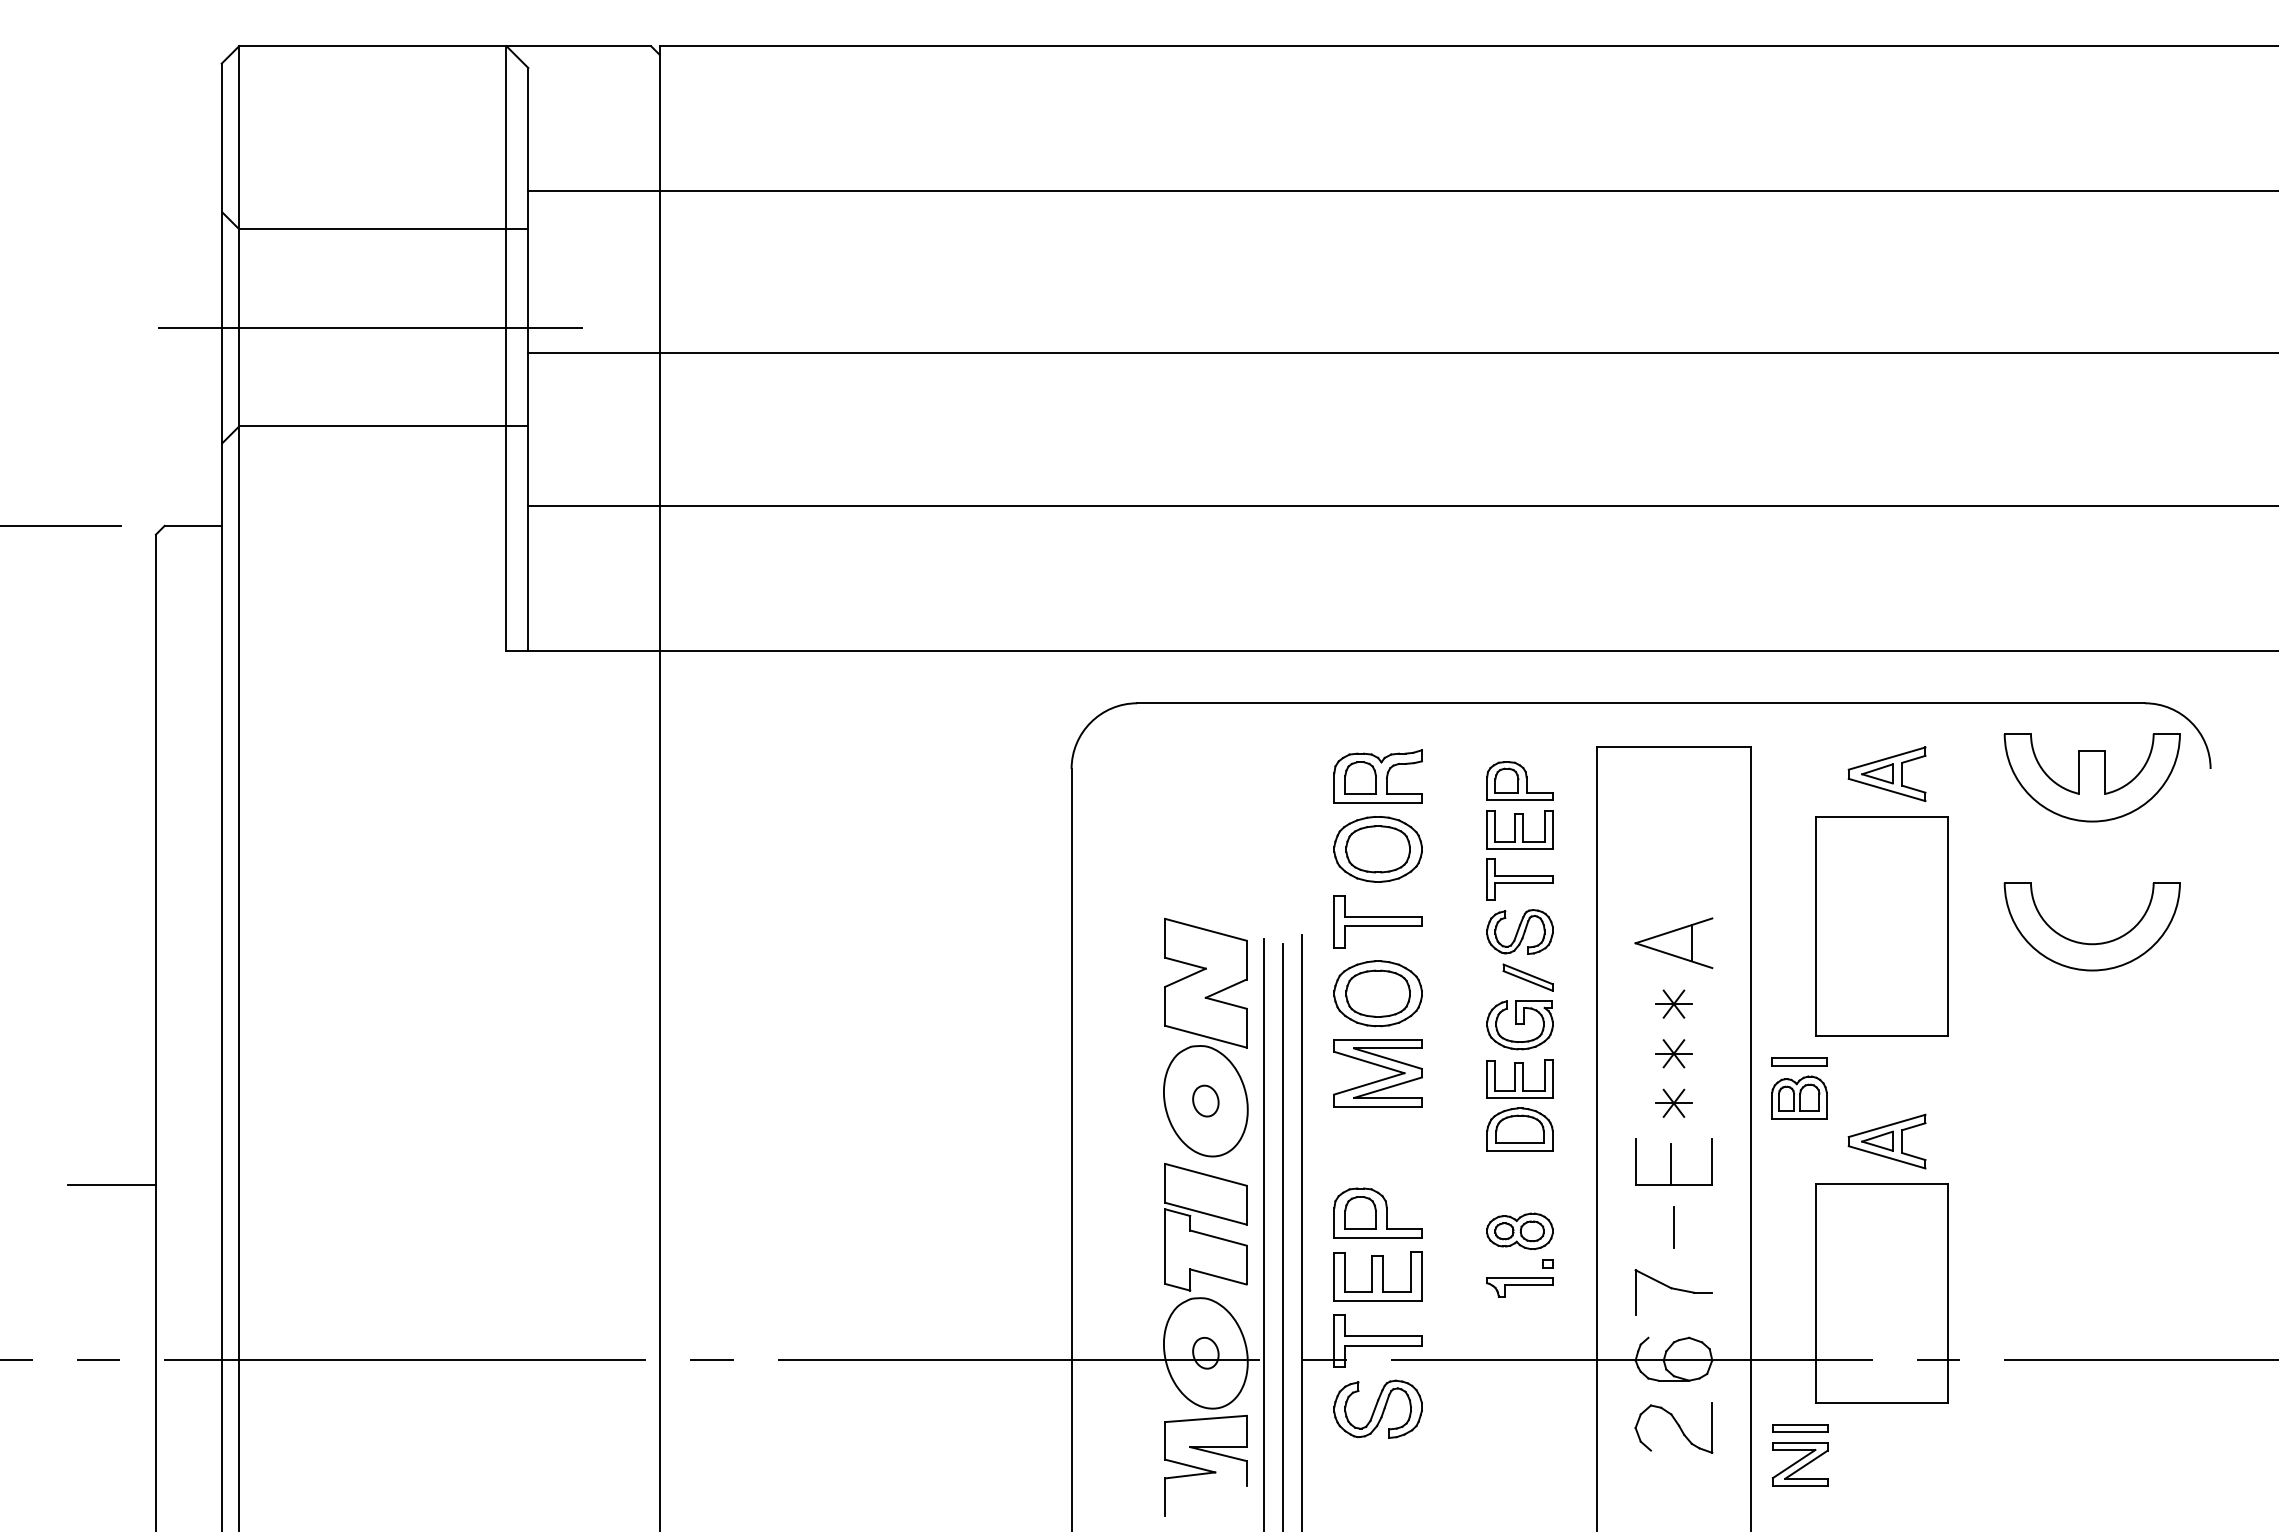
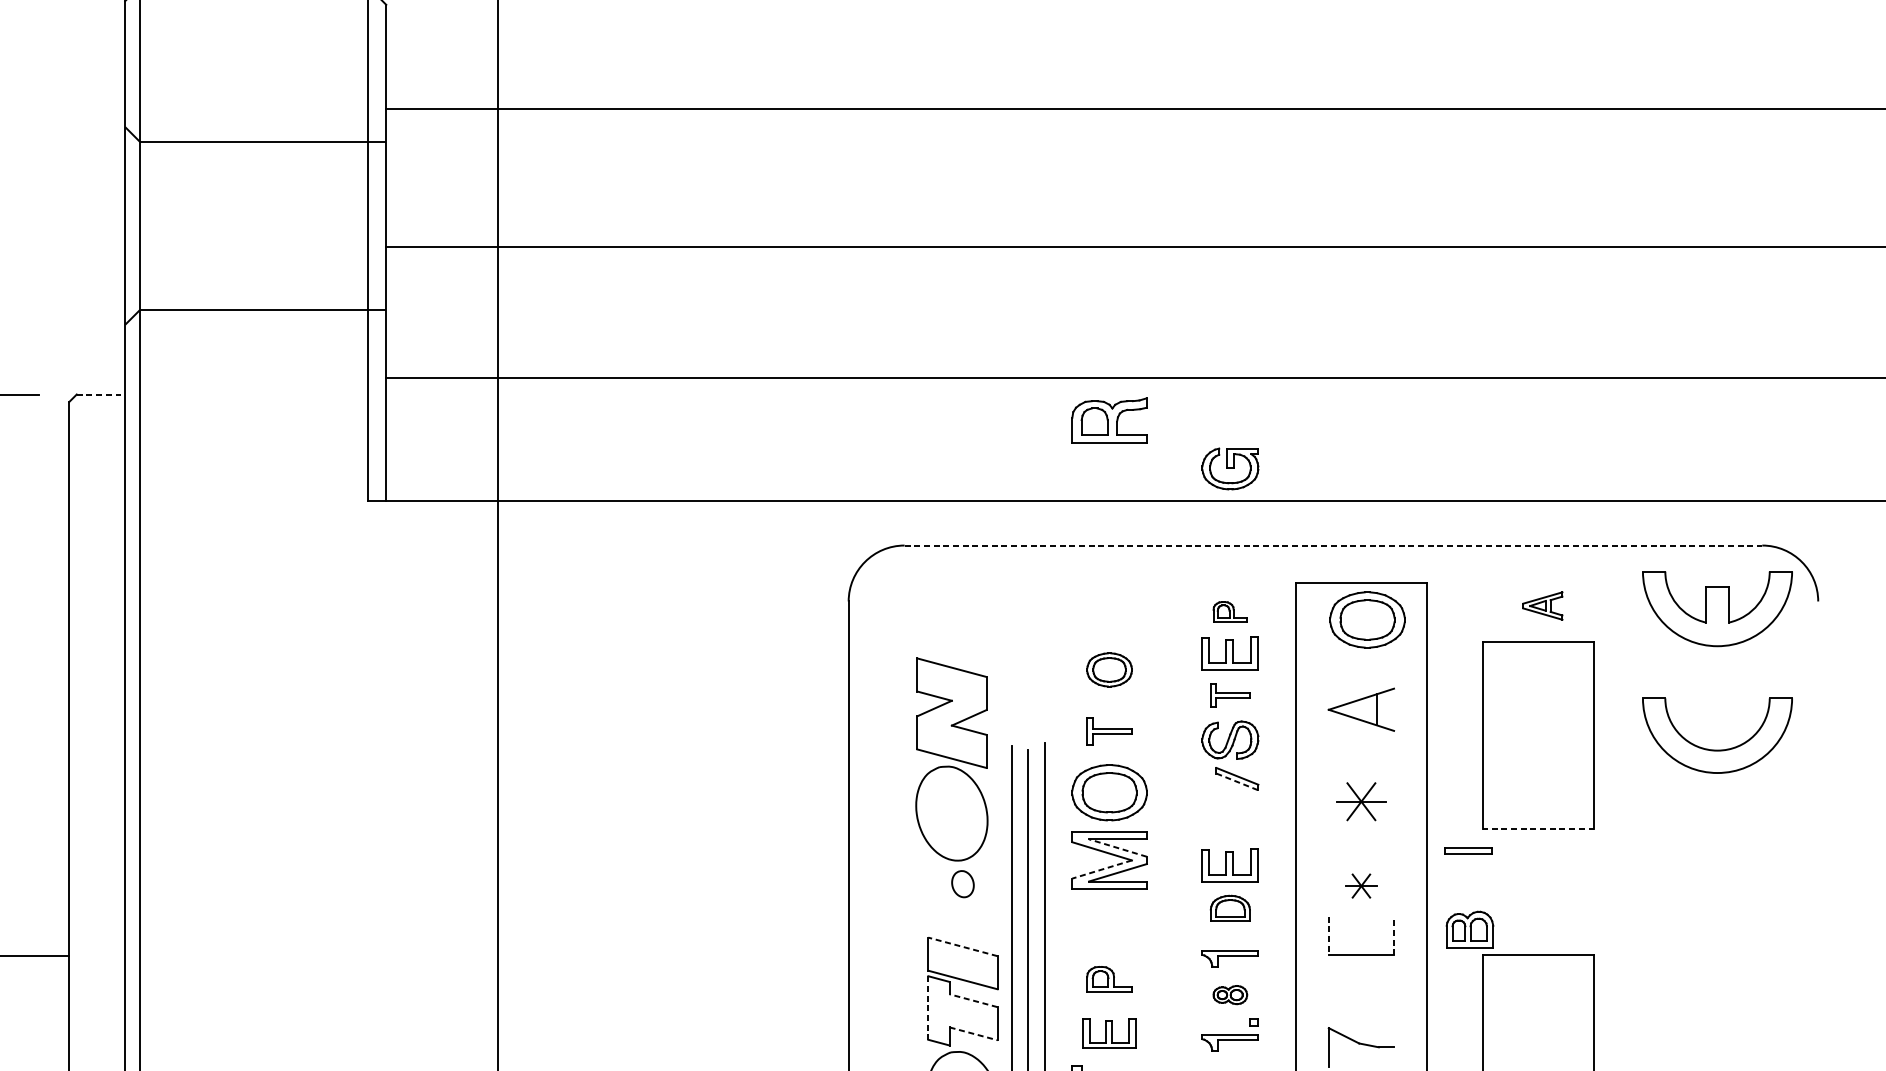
line: (370, 327) -> (251, 225), removed
line: (193, 525) -> (101, 394), solid -> dashed
line: (1641, 703) -> (1333, 545), solid -> dashed
part: (1886, 774) -> (1542, 606), size x0.6
part: (1377, 776) -> (1109, 420), moved
part: (1519, 780) -> (1229, 611), size x0.6
part: (1680, 790) -> (1366, 619), added
part: (1377, 849) -> (1109, 670), size x0.6
part: (1519, 879) -> (1229, 695), size x0.7
part: (1377, 921) -> (1109, 731), size x0.6
part: (1673, 943) -> (1361, 710), moved
line: (1528, 981) -> (1237, 782), solid -> dashed
part: (1673, 1003) -> (1361, 801), size x1.6
part: (1519, 1025) -> (1229, 469), moved
line: (1882, 1036) -> (1538, 829), solid -> dashed
part: (1205, 1037) -> (951, 759), moved
part: (1673, 1053) -> (1361, 843), removed
line: (1387, 1058) -> (1117, 847), solid -> dashed
line: (1369, 1083) -> (1102, 869), solid -> dashed
part: (1799, 1097) -> (1469, 929), moved
part: (1519, 1129) -> (1229, 908), size x0.7
part: (1886, 1141) -> (1542, 918), removed
line: (1635, 1161) -> (1328, 935), solid -> dashed
line: (1712, 1161) -> (1394, 935), solid -> dashed
line: (1671, 1163) -> (1359, 937), removed
line: (1205, 1174) -> (962, 946), solid -> dashed
part: (1519, 1188) -> (1229, 958), added
part: (1377, 1212) -> (1109, 978), size x0.6
line: (1673, 1227) -> (1361, 991), removed
part: (1519, 1231) -> (1229, 995), size x0.6
line: (1217, 1237) -> (972, 1000), solid -> dashed
line: (1165, 1247) -> (928, 1008), solid -> dashed
part: (1377, 1276) -> (1109, 1033), size x0.7
line: (1218, 1277) -> (973, 1034), solid -> dashed

